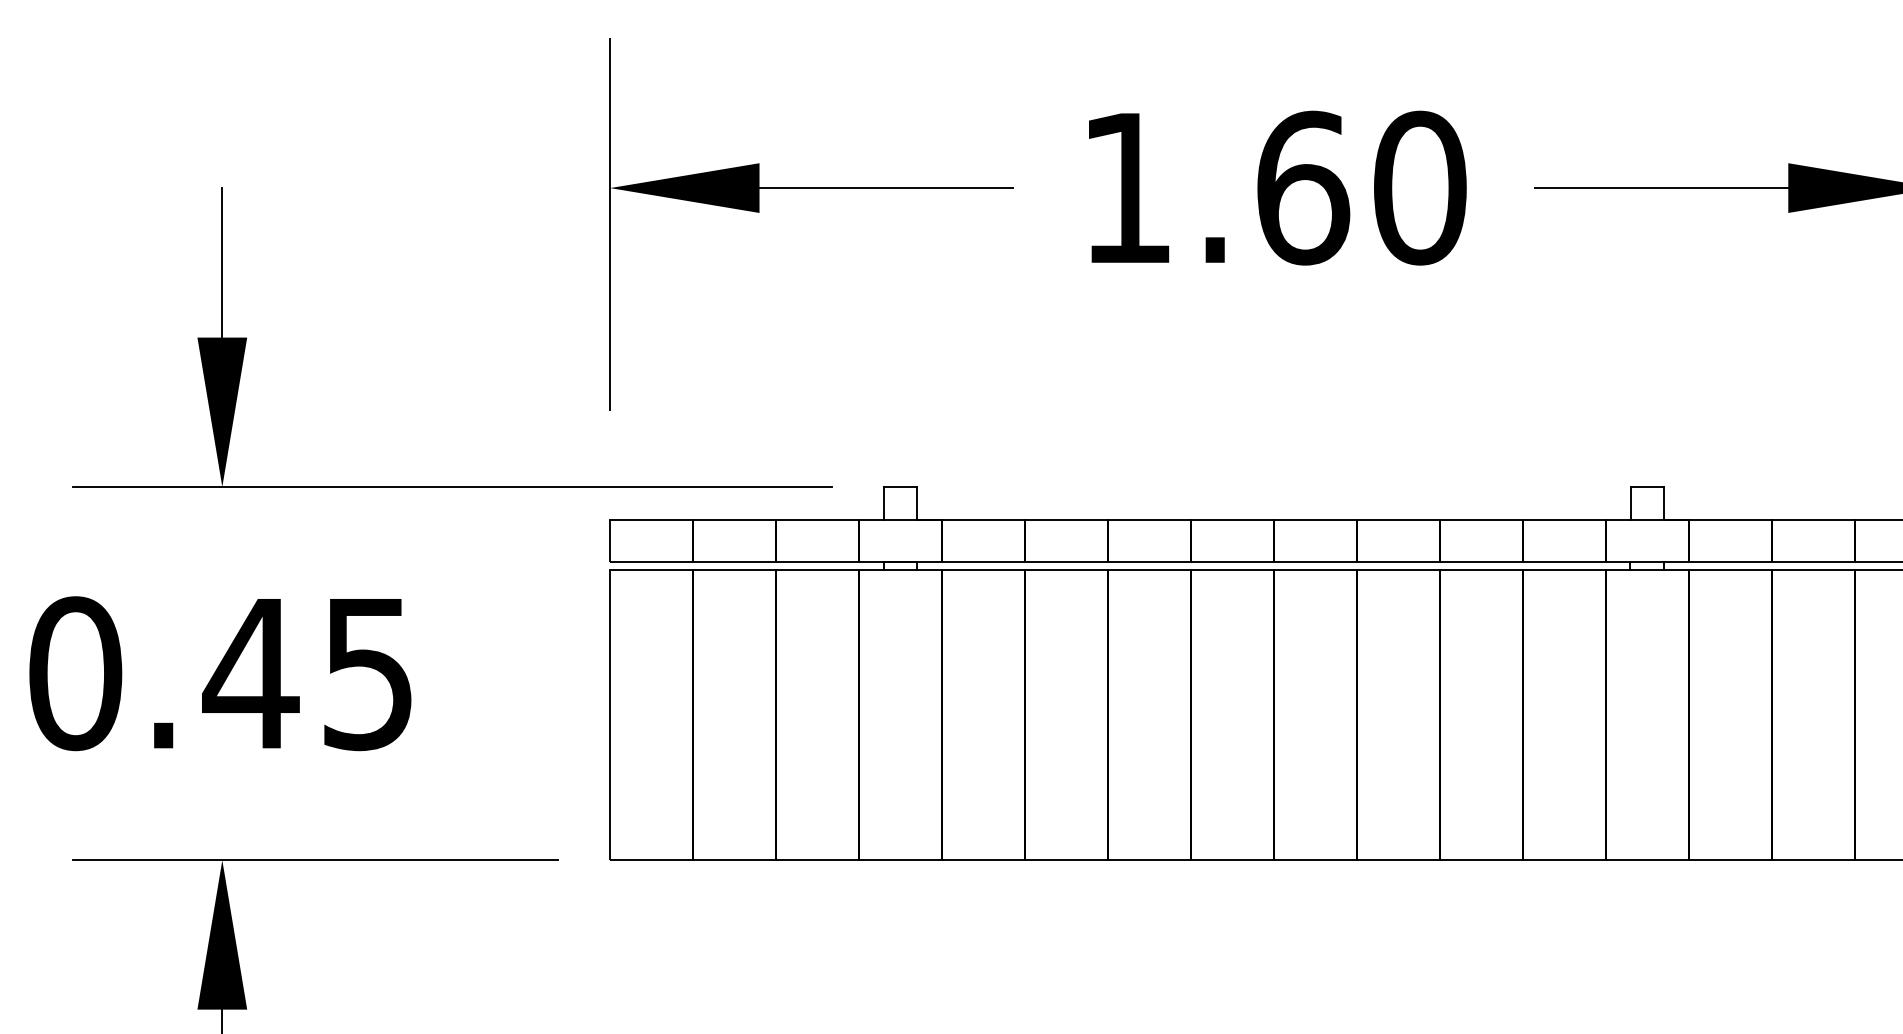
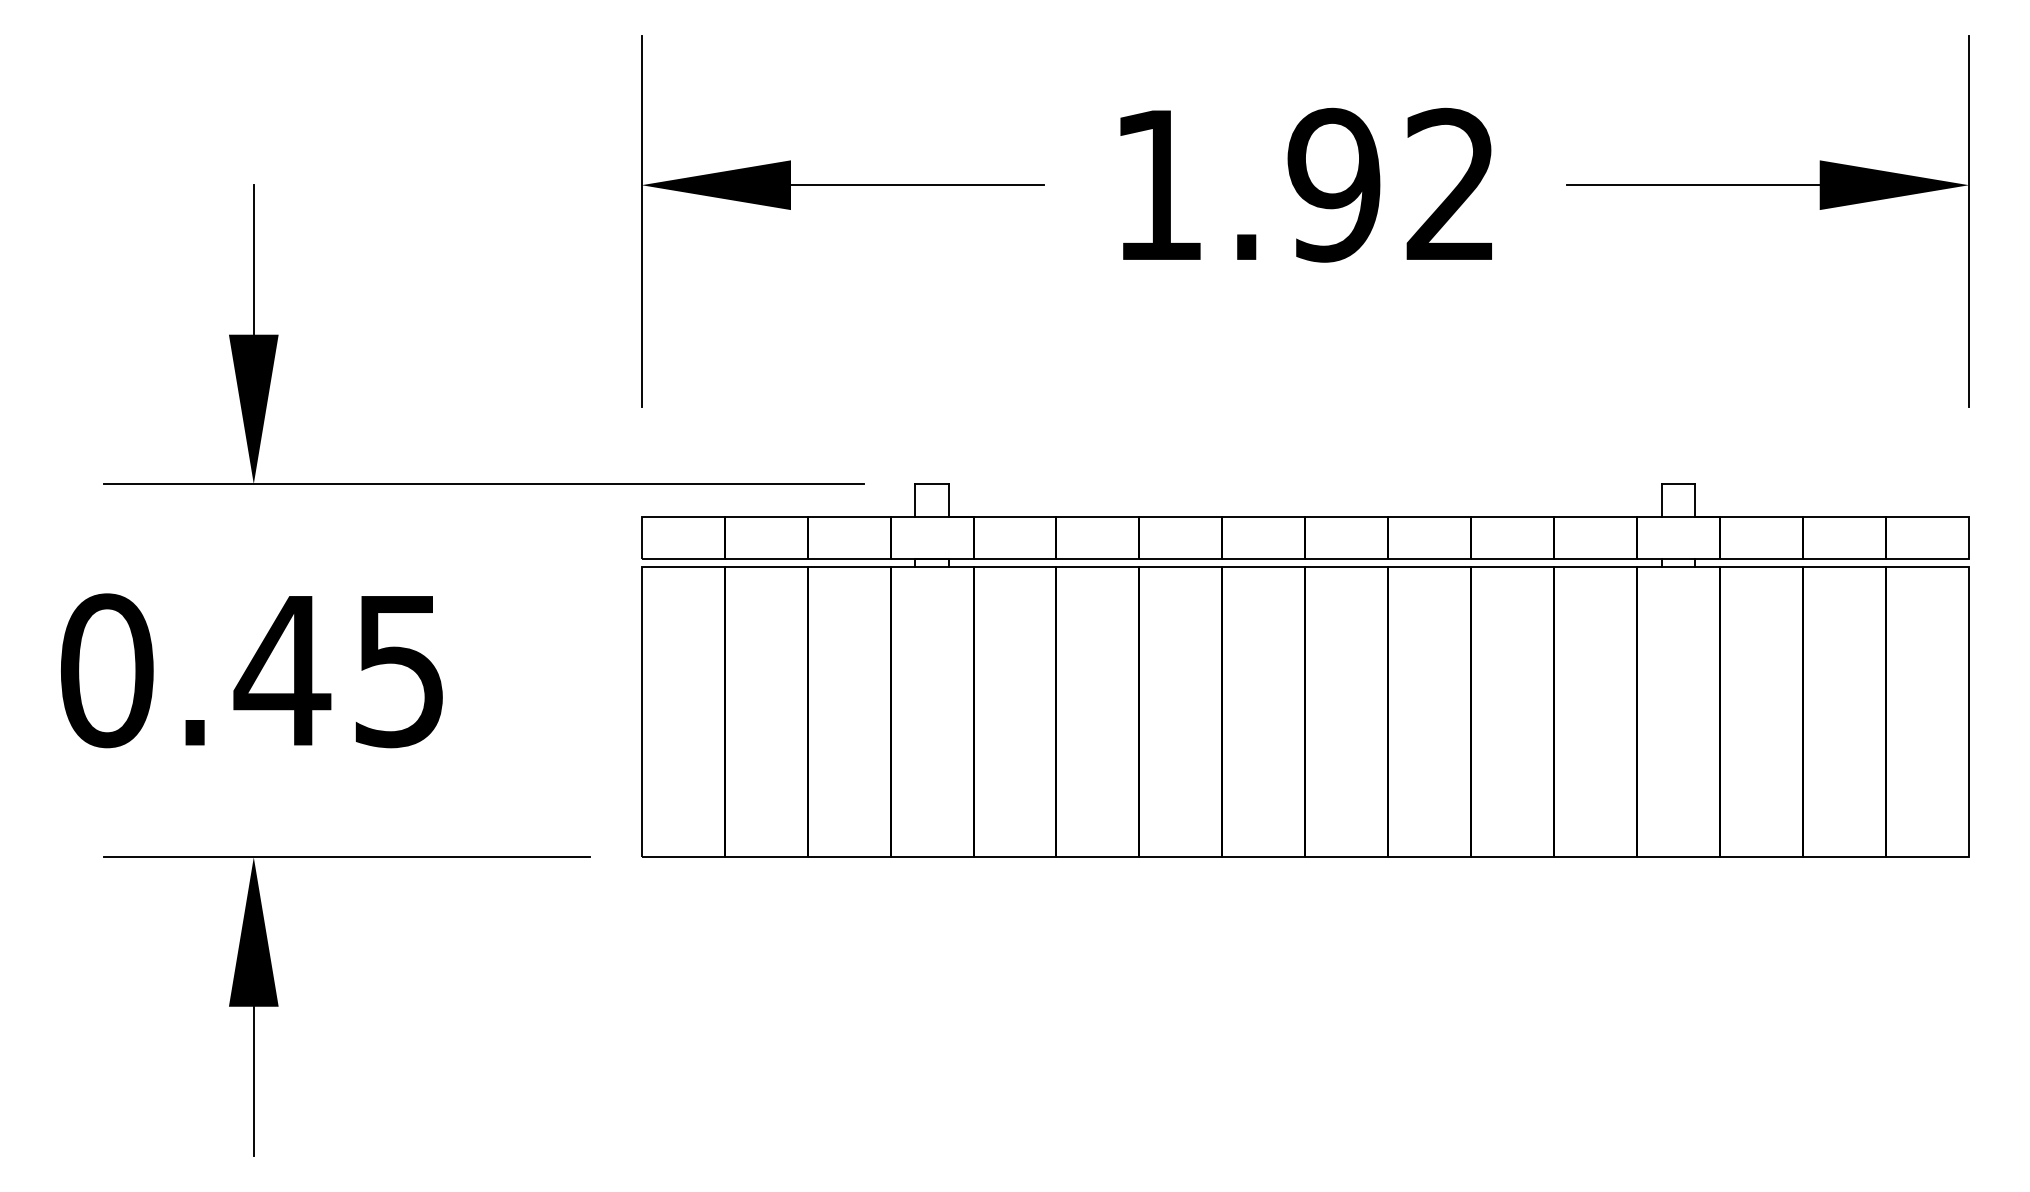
text: (1361, 187) -> (1392, 184), 1.60 -> 1.92

